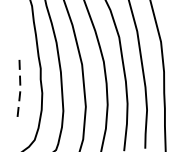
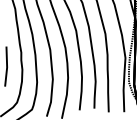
line: (20, 89) -> (7, 67), dashed -> solid

